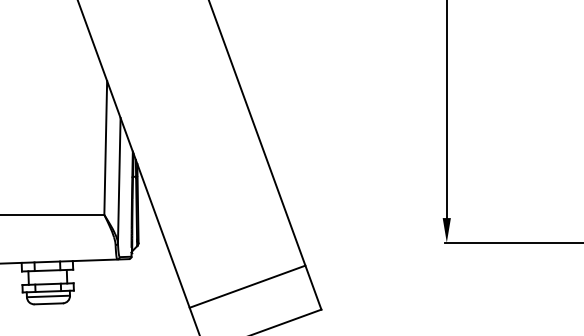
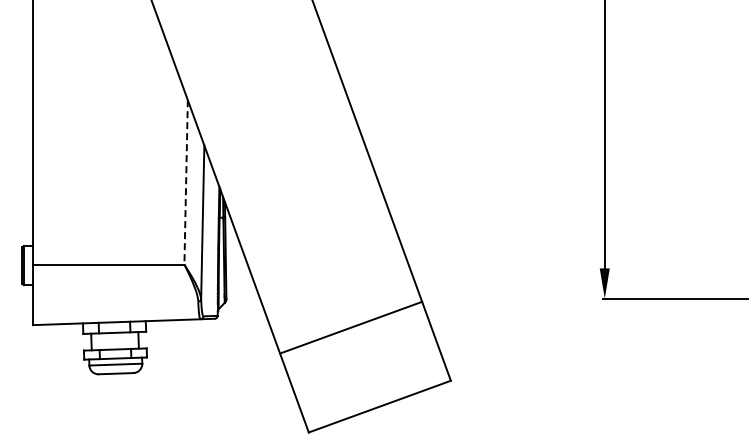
line: (106, 148) -> (186, 182), solid -> dashed
line: (247, 286) -> (351, 327), moved

